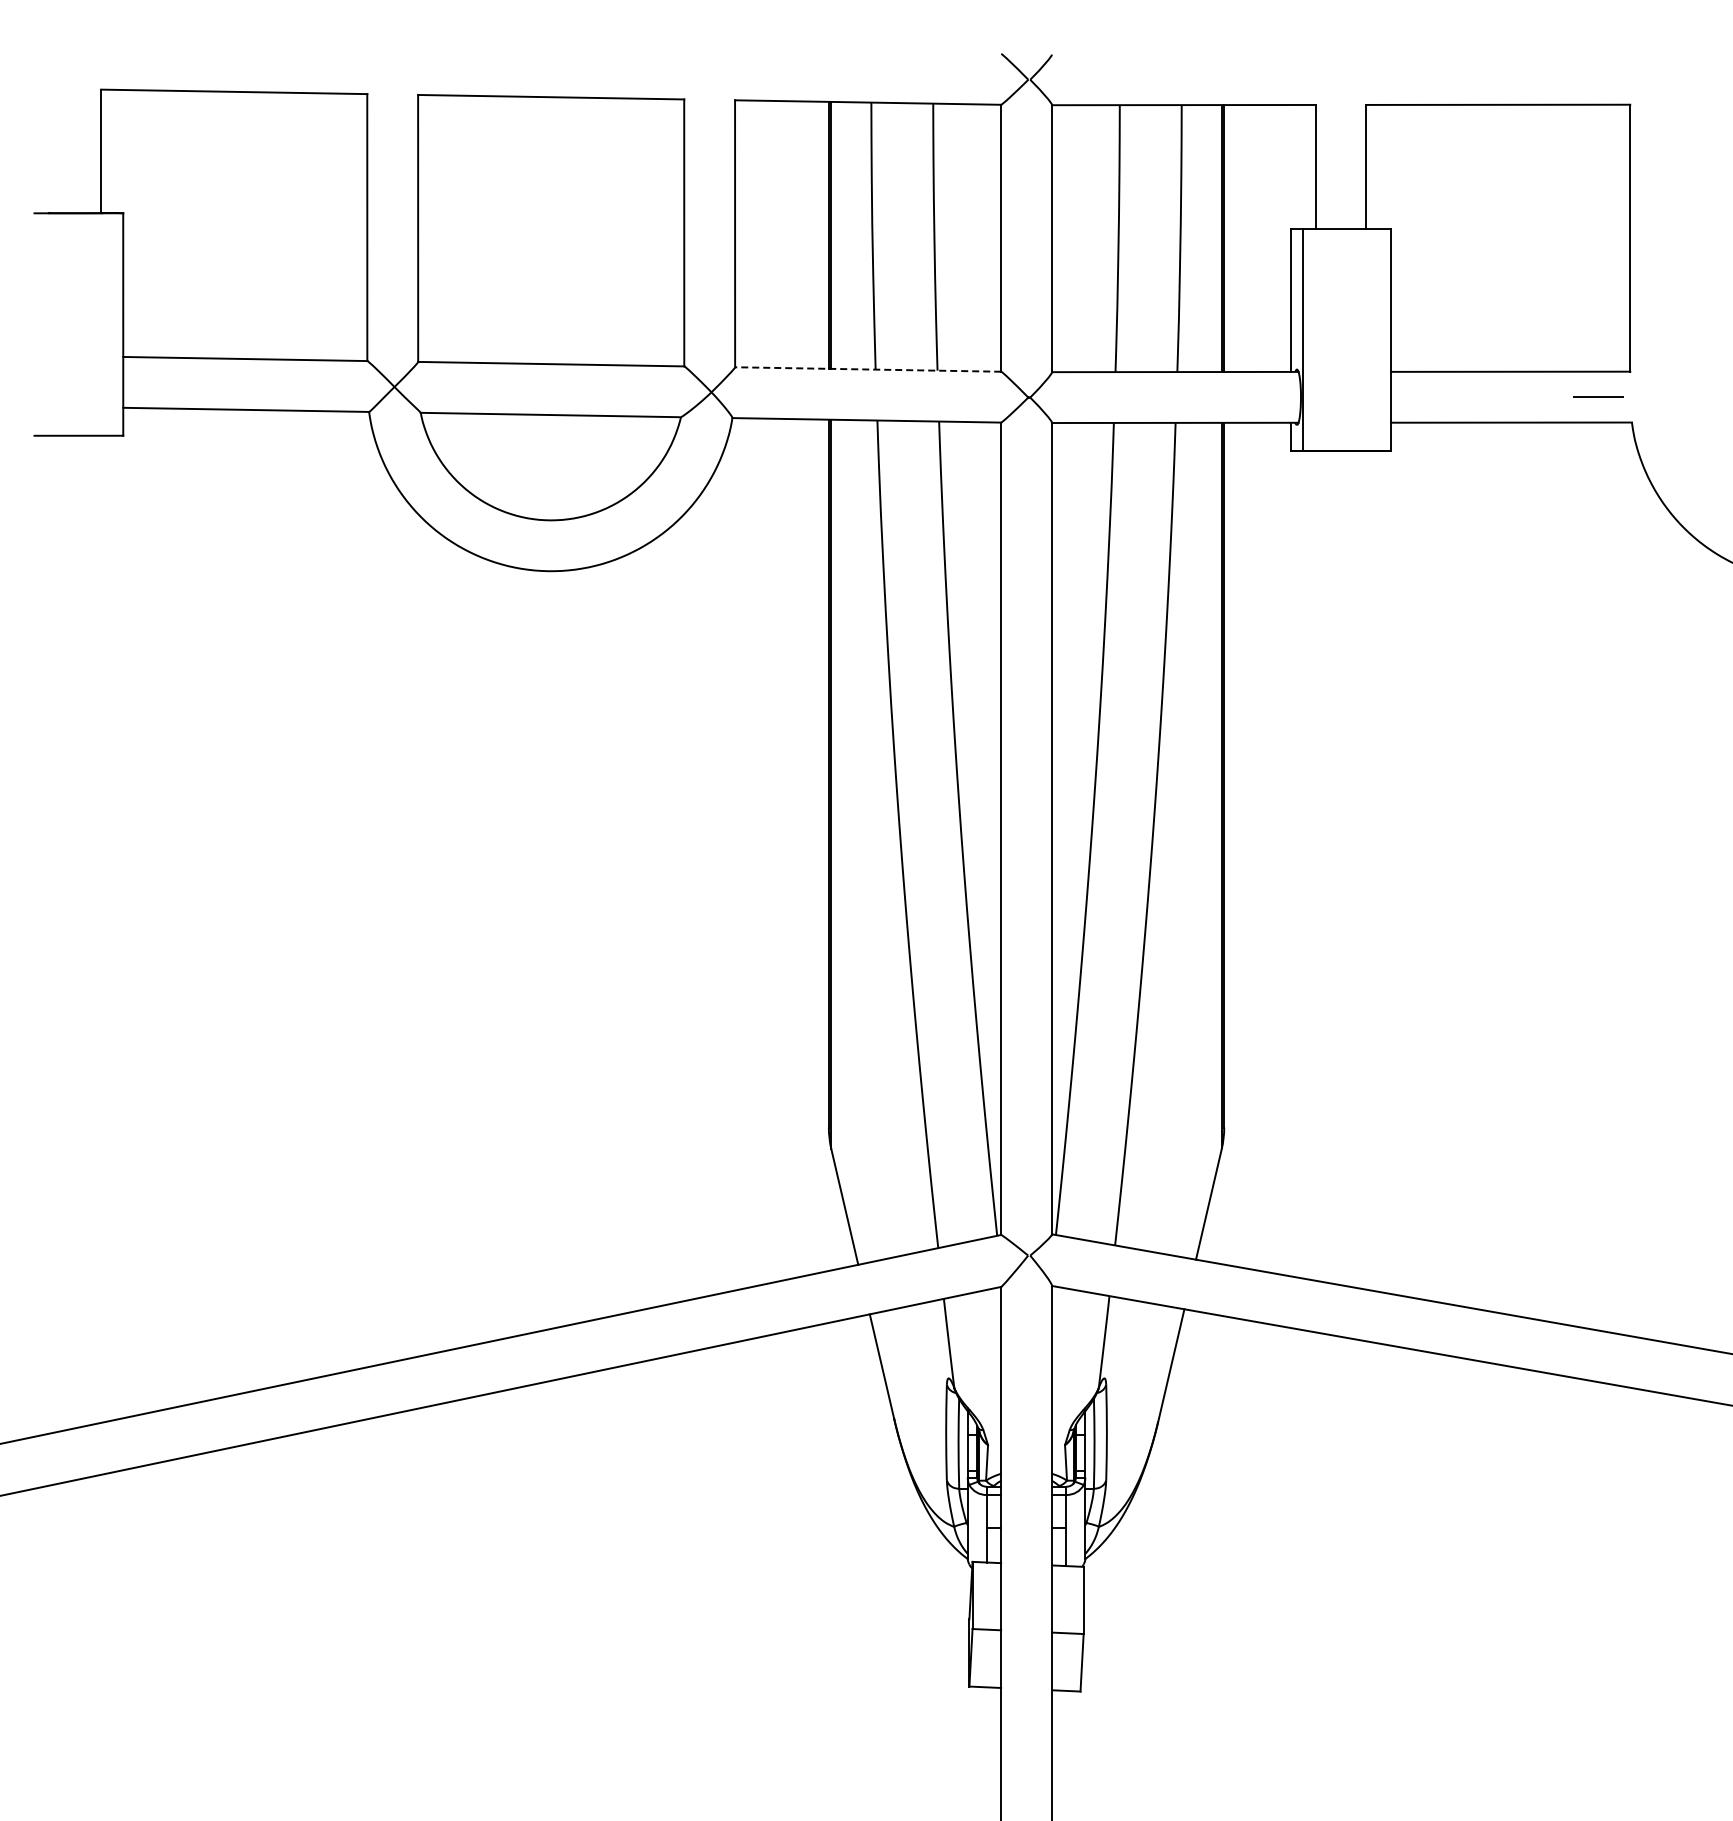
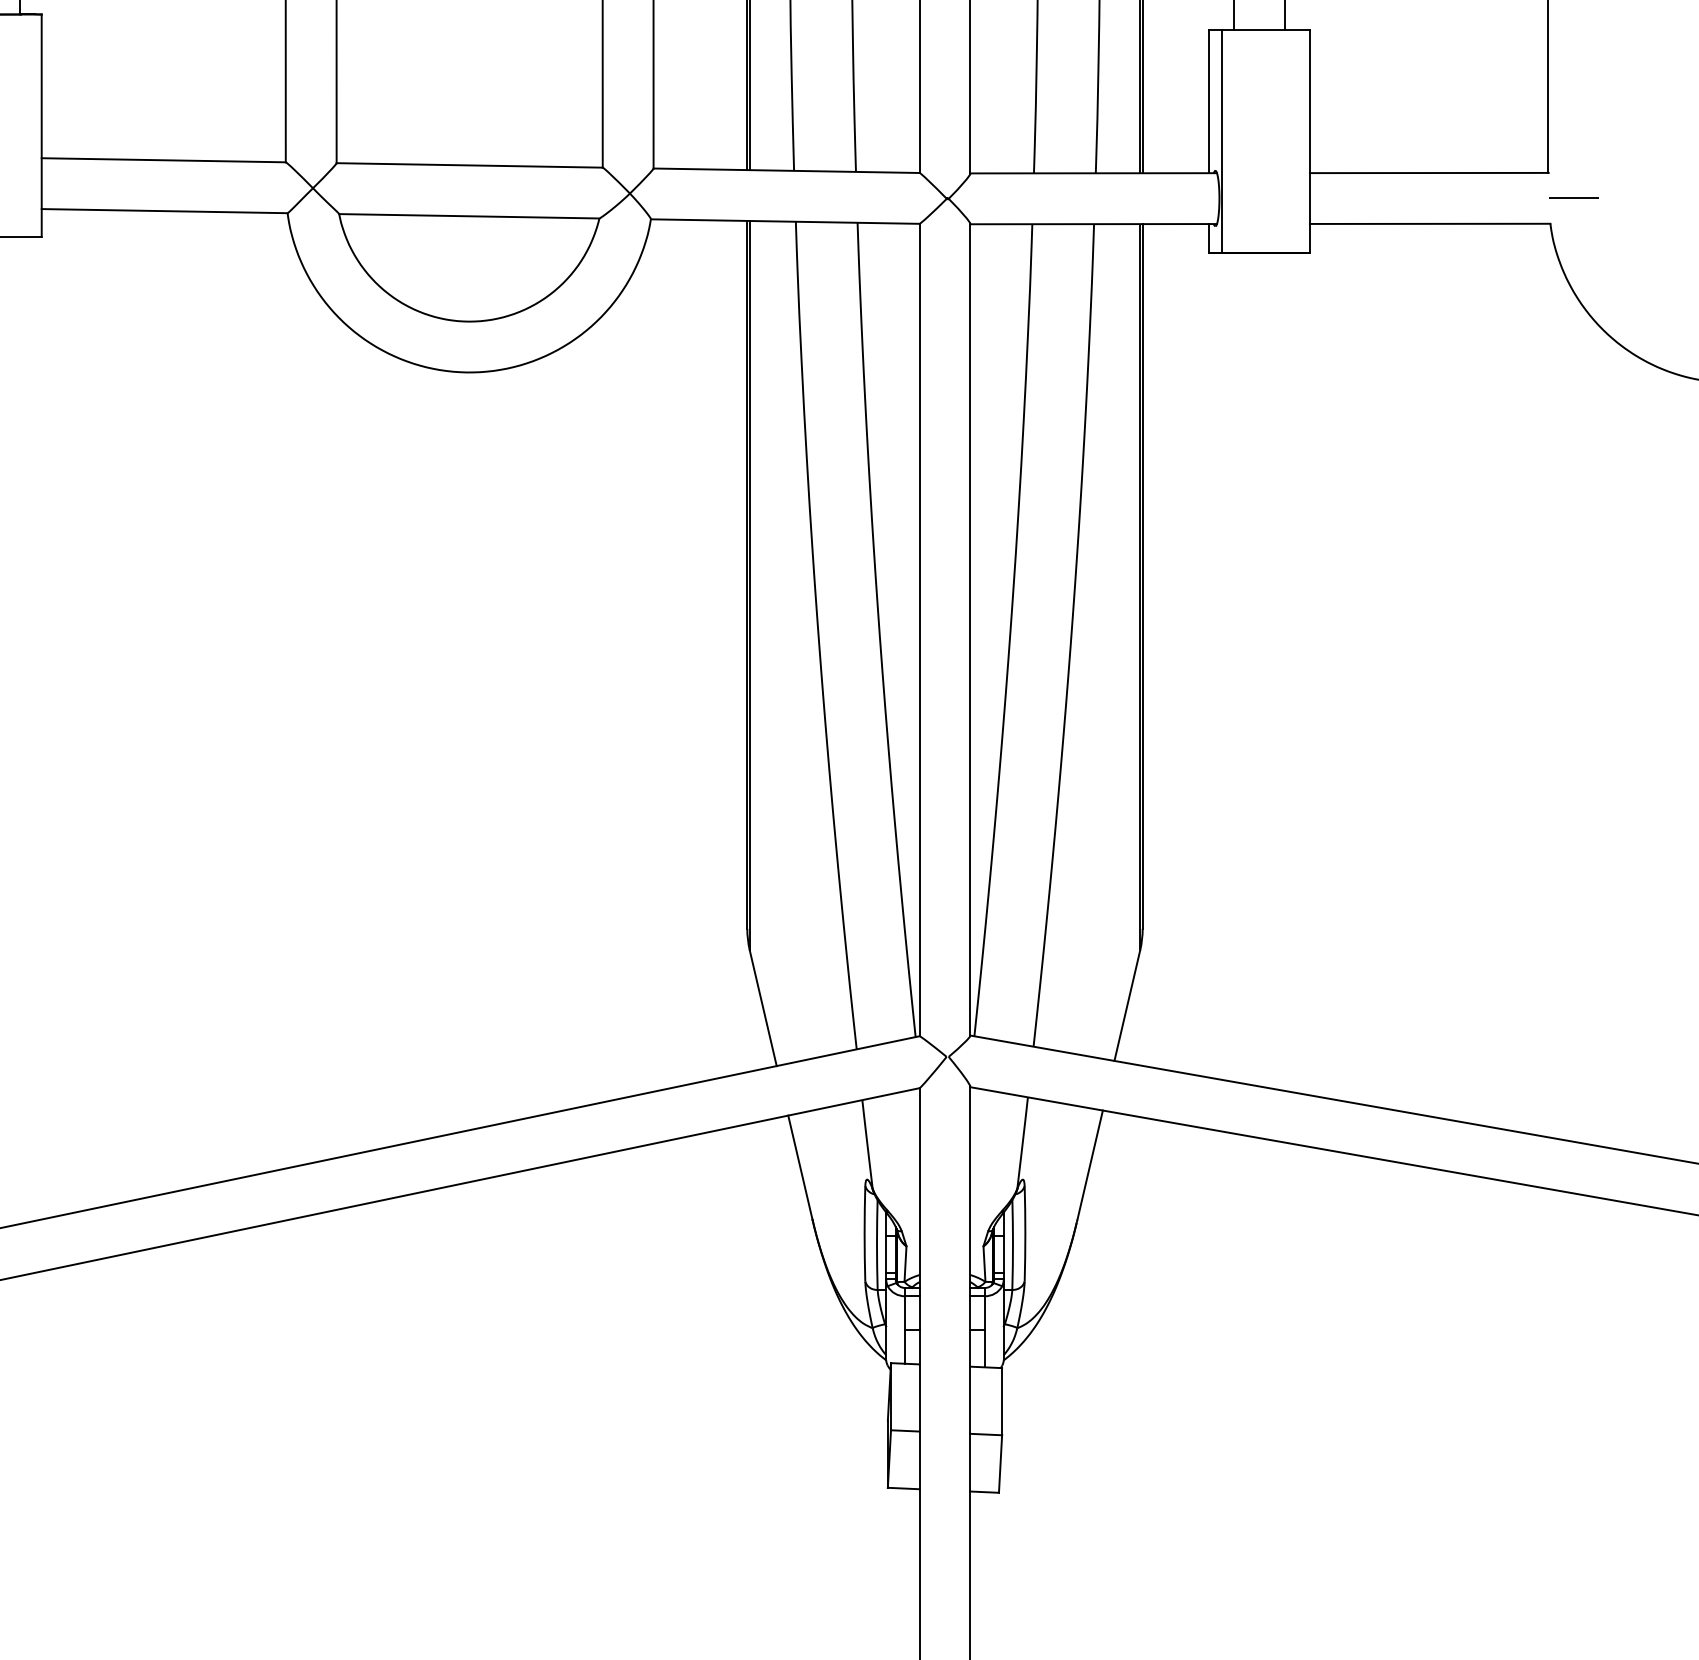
line: (867, 369) -> (785, 170), dashed -> solid
line: (1598, 396) -> (1573, 197), moved

